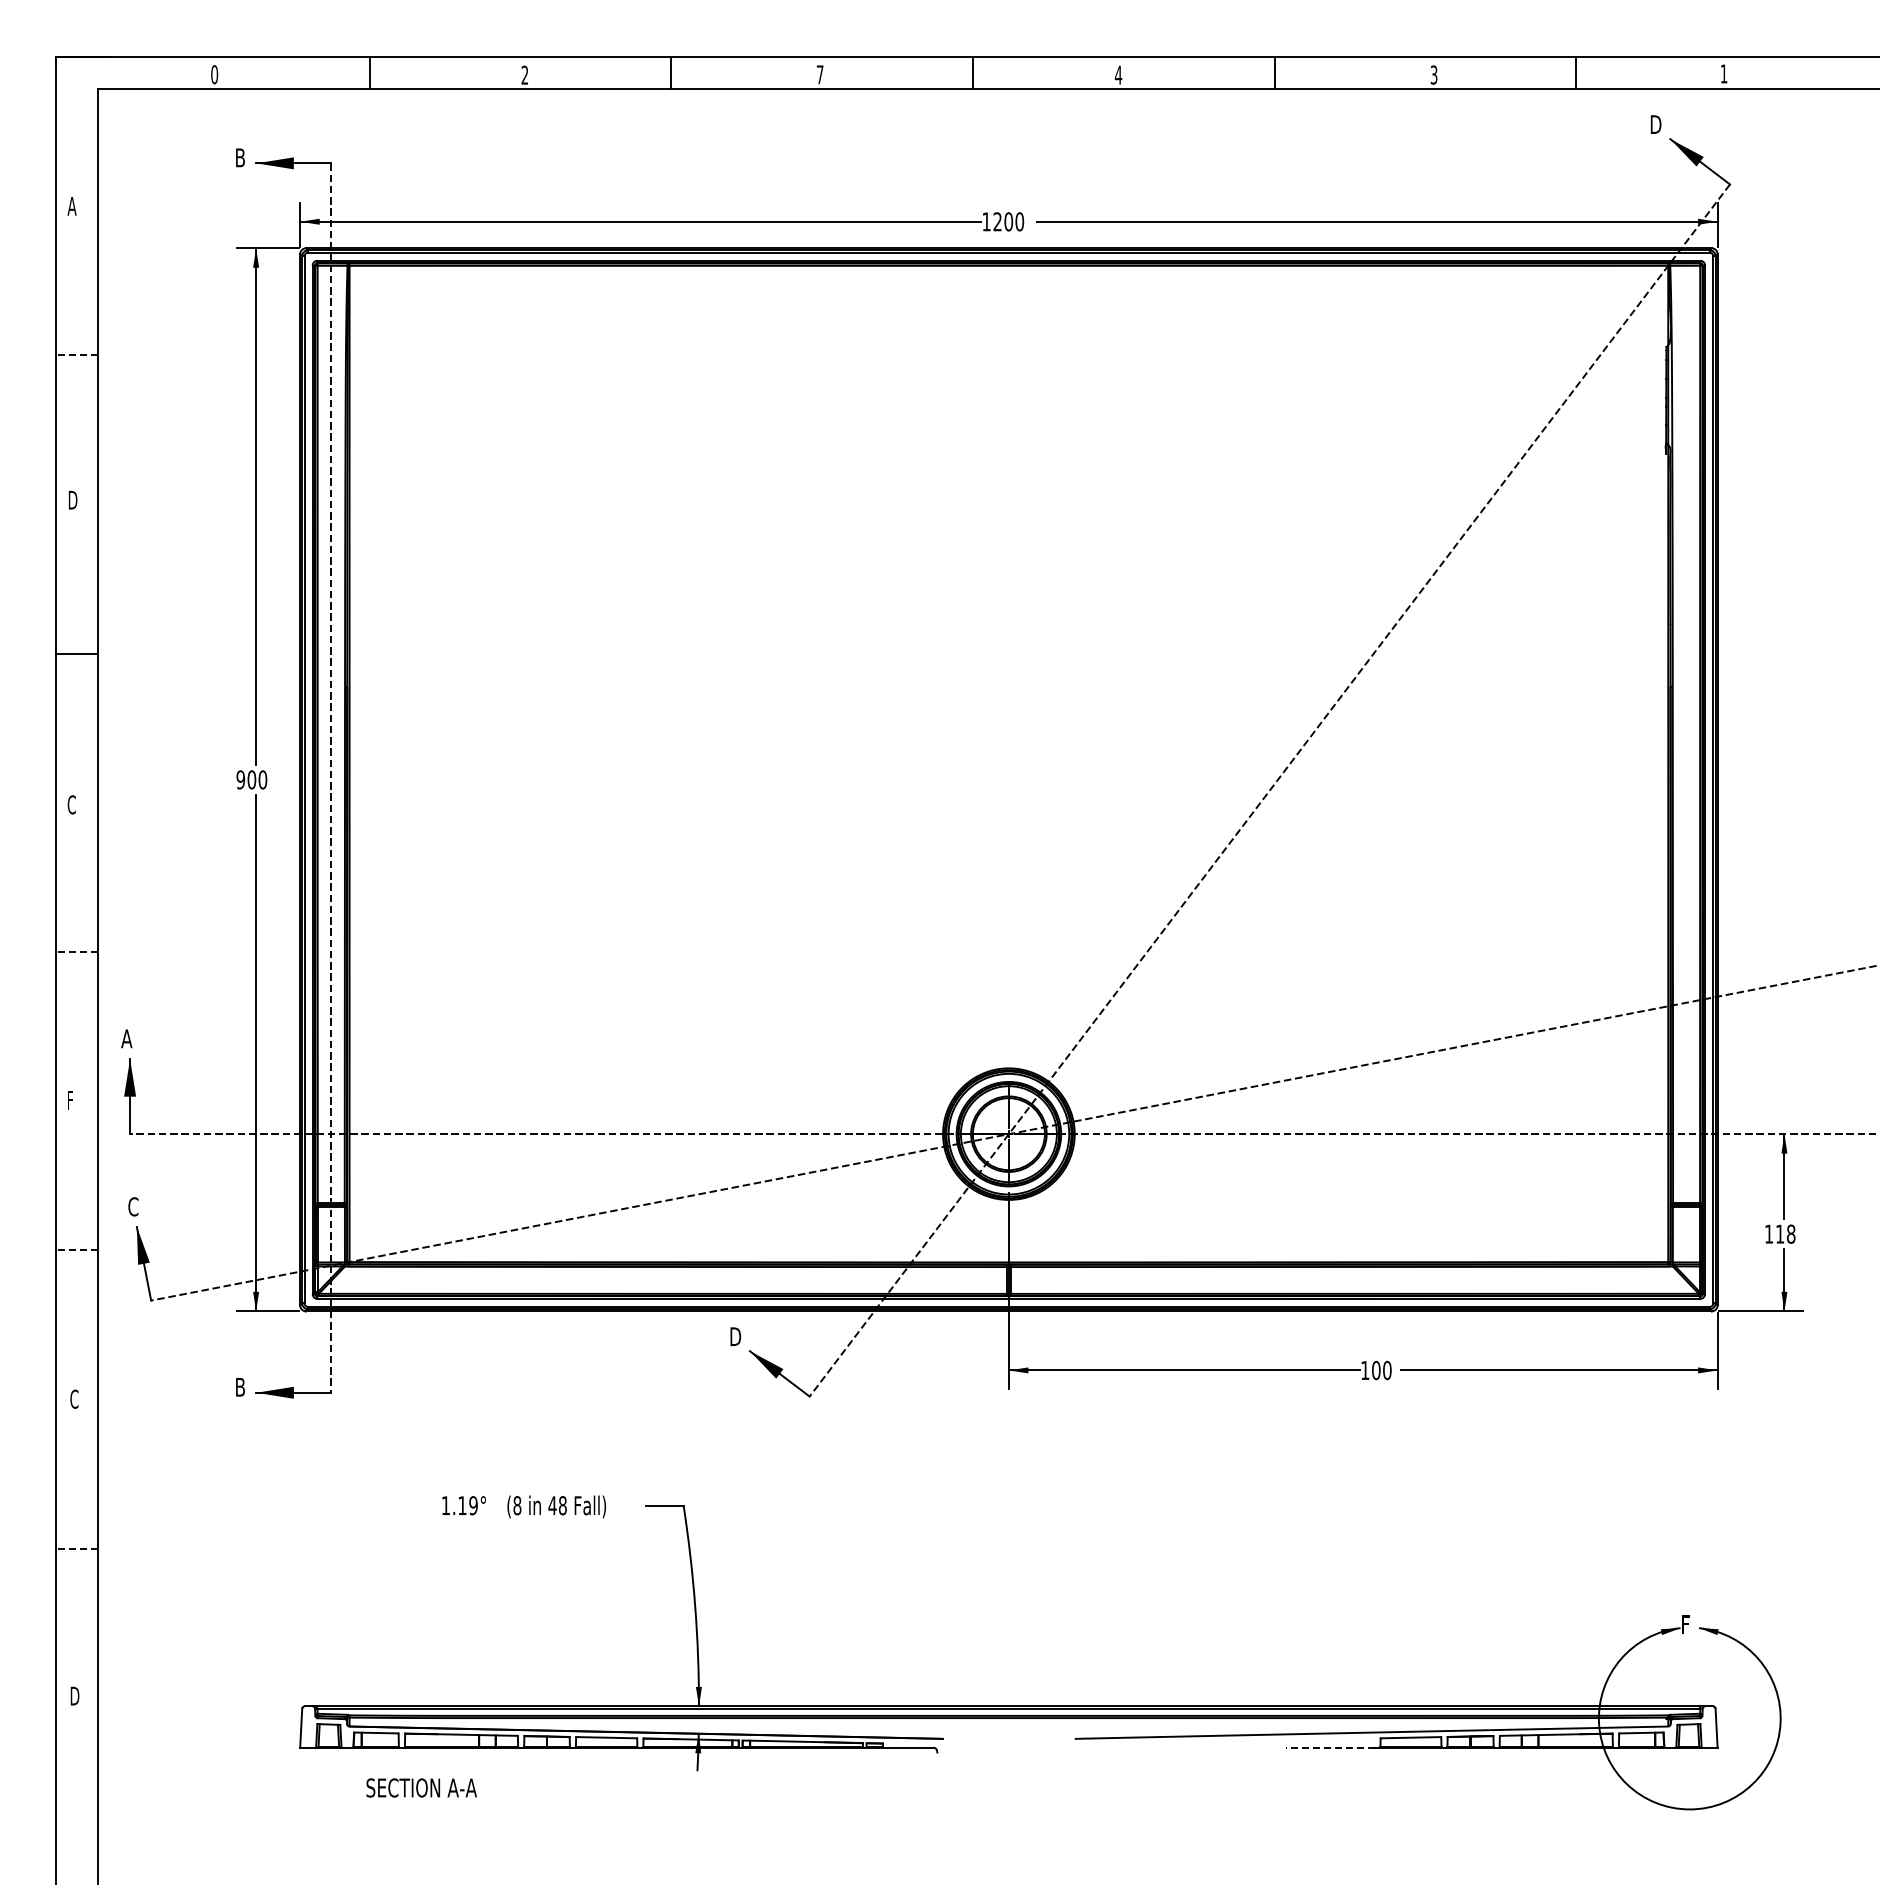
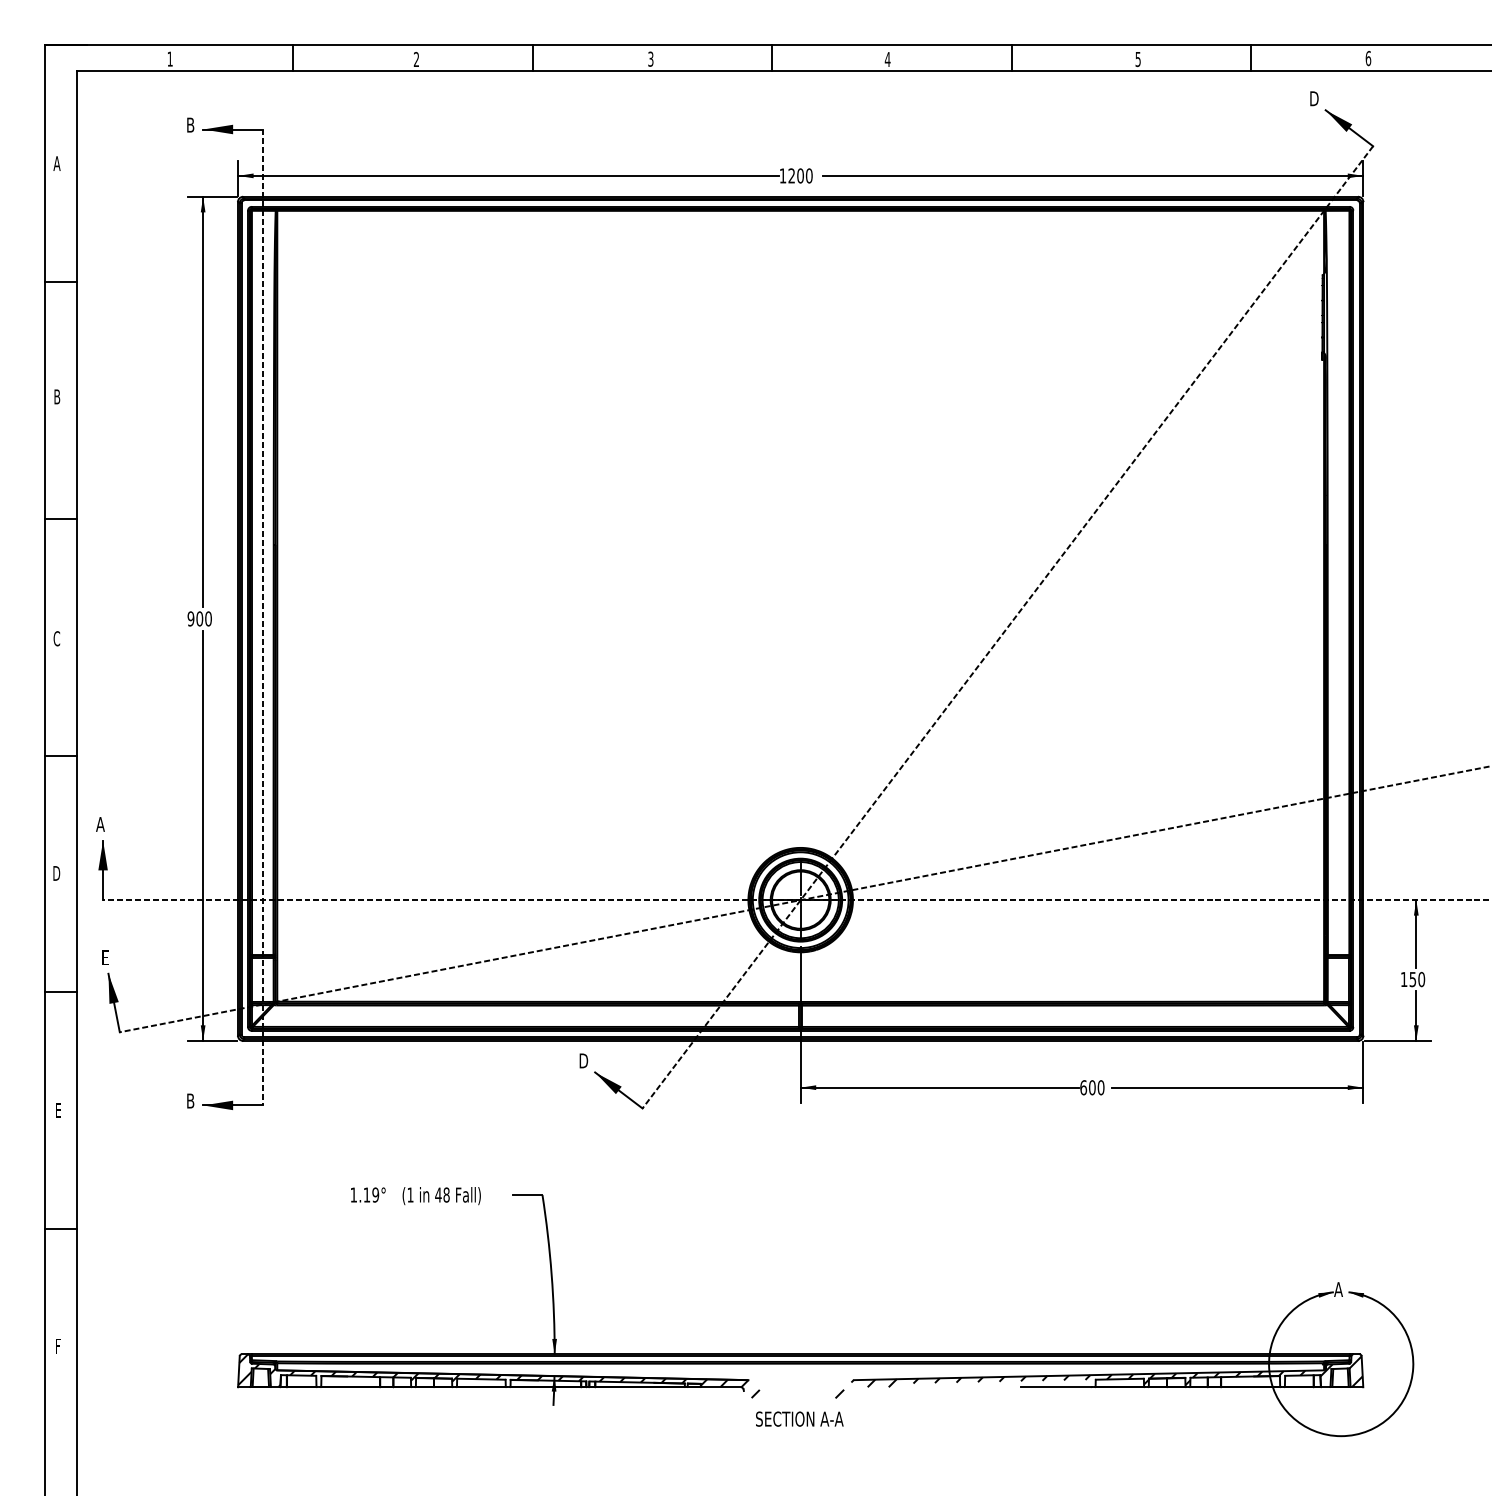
text: (1723, 73) -> (1367, 58), 1 -> 6
text: (214, 74) -> (170, 58), 0 -> 1
text: (819, 74) -> (650, 58), 7 -> 3
text: (1434, 74) -> (1138, 58), 3 -> 5
line: (77, 355) -> (61, 282), dashed -> solid
text: (73, 500) -> (58, 397), D -> B
line: (77, 952) -> (61, 755), dashed -> solid
text: (71, 1100) -> (56, 873), F -> D
text: (133, 1206) -> (105, 957), C -> E
text: (1785, 1233) -> (1417, 978), 118 -> 150
line: (77, 1250) -> (61, 992), dashed -> solid
text: (1365, 1370) -> (1083, 1087), 100 -> 600
text: (74, 1398) -> (58, 1109), C -> E
text: (517, 1505) -> (410, 1194), (8 -> (1
line: (77, 1548) -> (61, 1229), dashed -> solid
text: (1686, 1624) -> (1338, 1289), F -> A
text: (74, 1695) -> (58, 1345), D -> F
hatch: (628, 1733) -> (498, 1375), added
hatch: (1384, 1734) -> (1098, 1376), added
line: (1330, 1747) -> (1055, 1387), dashed -> solid
text: (421, 1787) -> (799, 1418), moved

